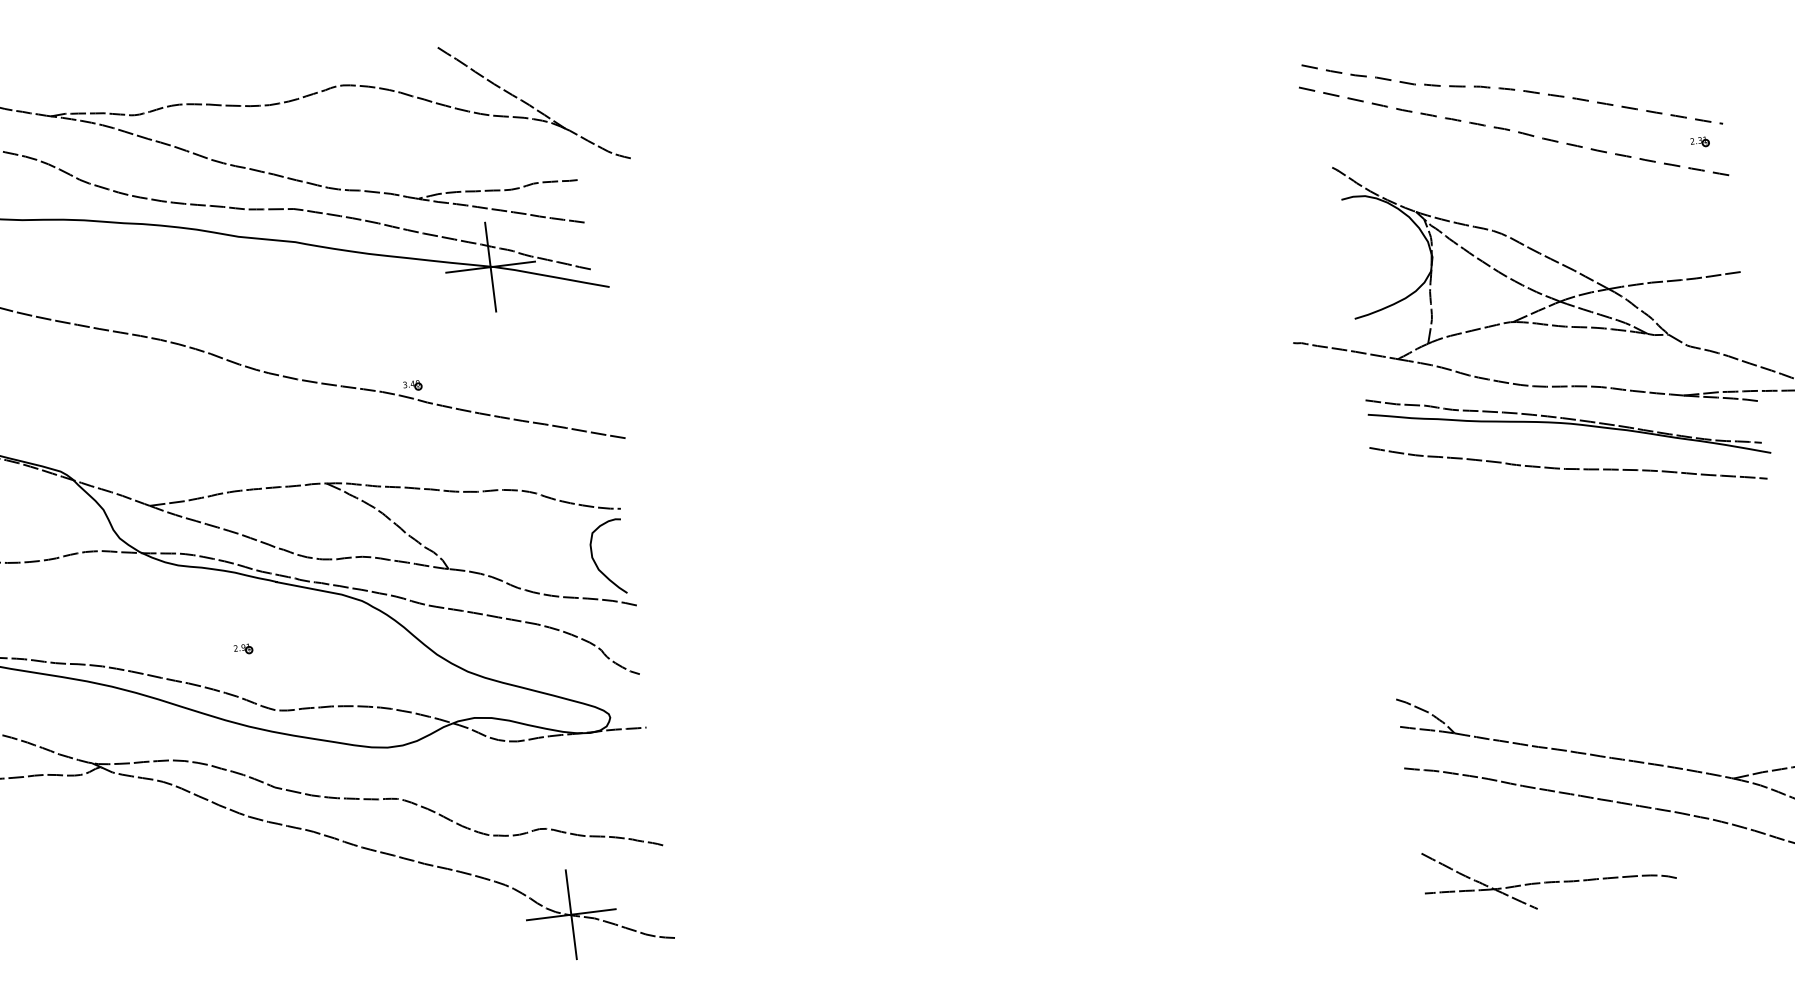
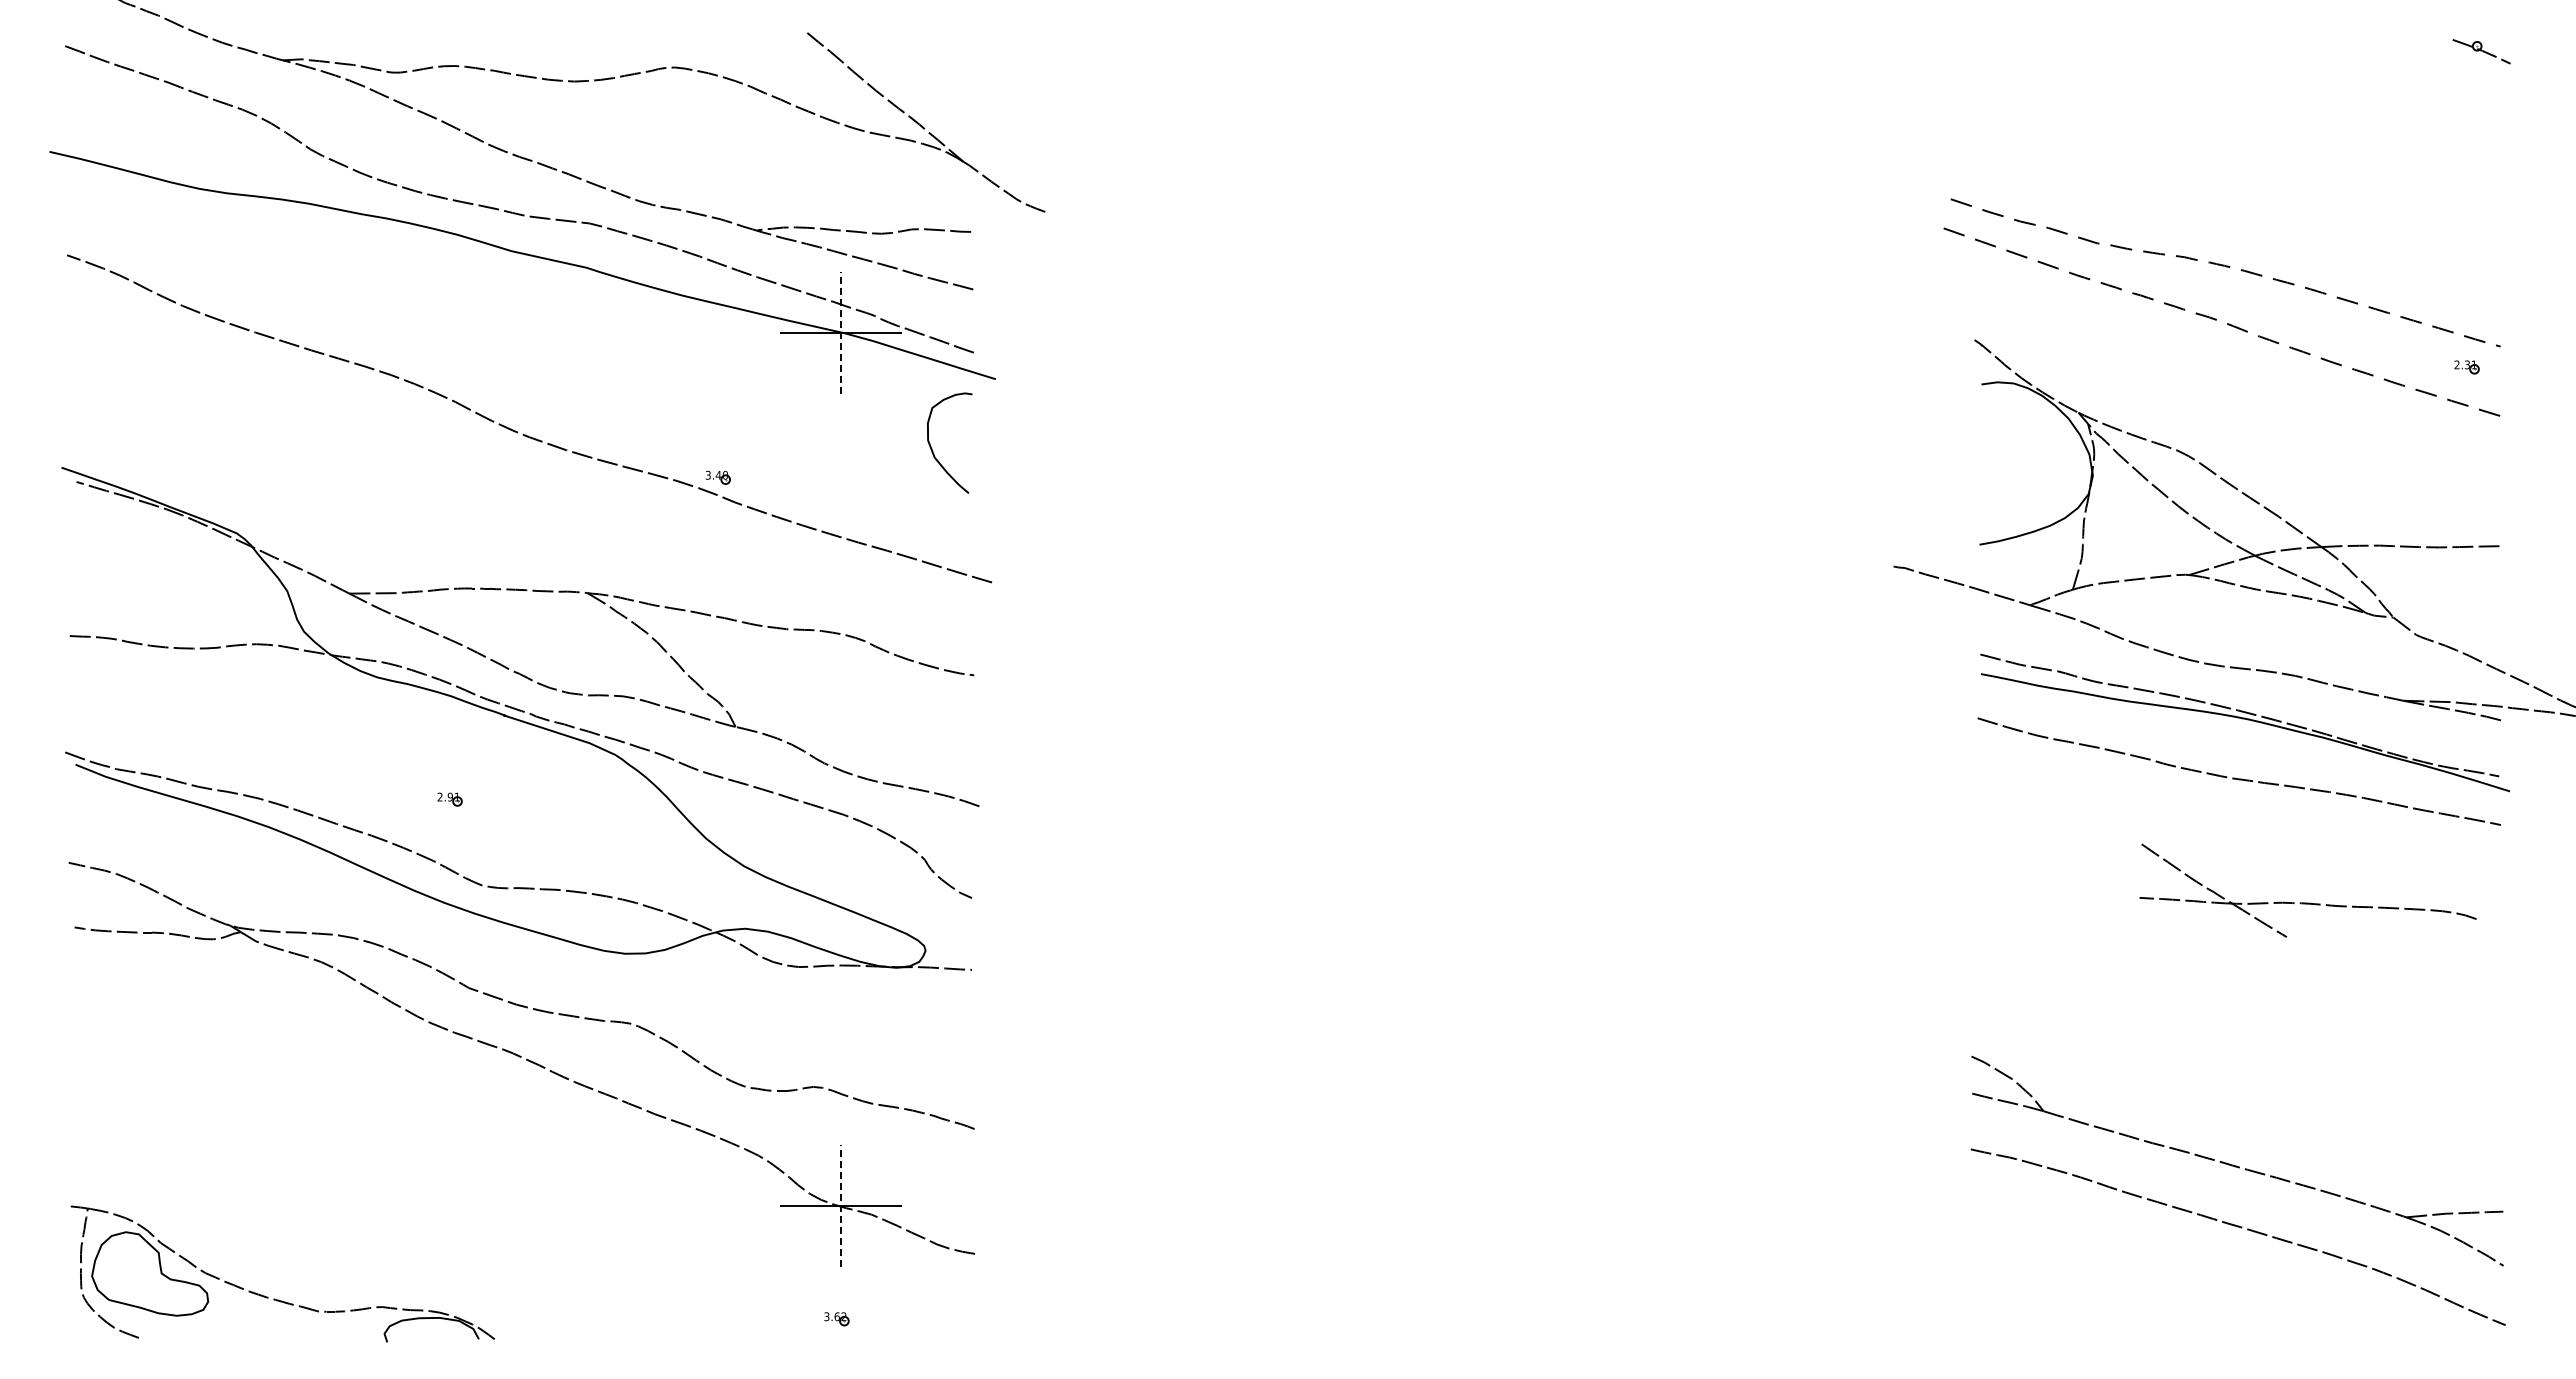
line: (490, 267) -> (841, 333), solid -> dashed
curve: (596, 563) -> (932, 448), moved
part: (1549, 881) -> (2307, 902), moved
line: (571, 914) -> (841, 1205), solid -> dashed

